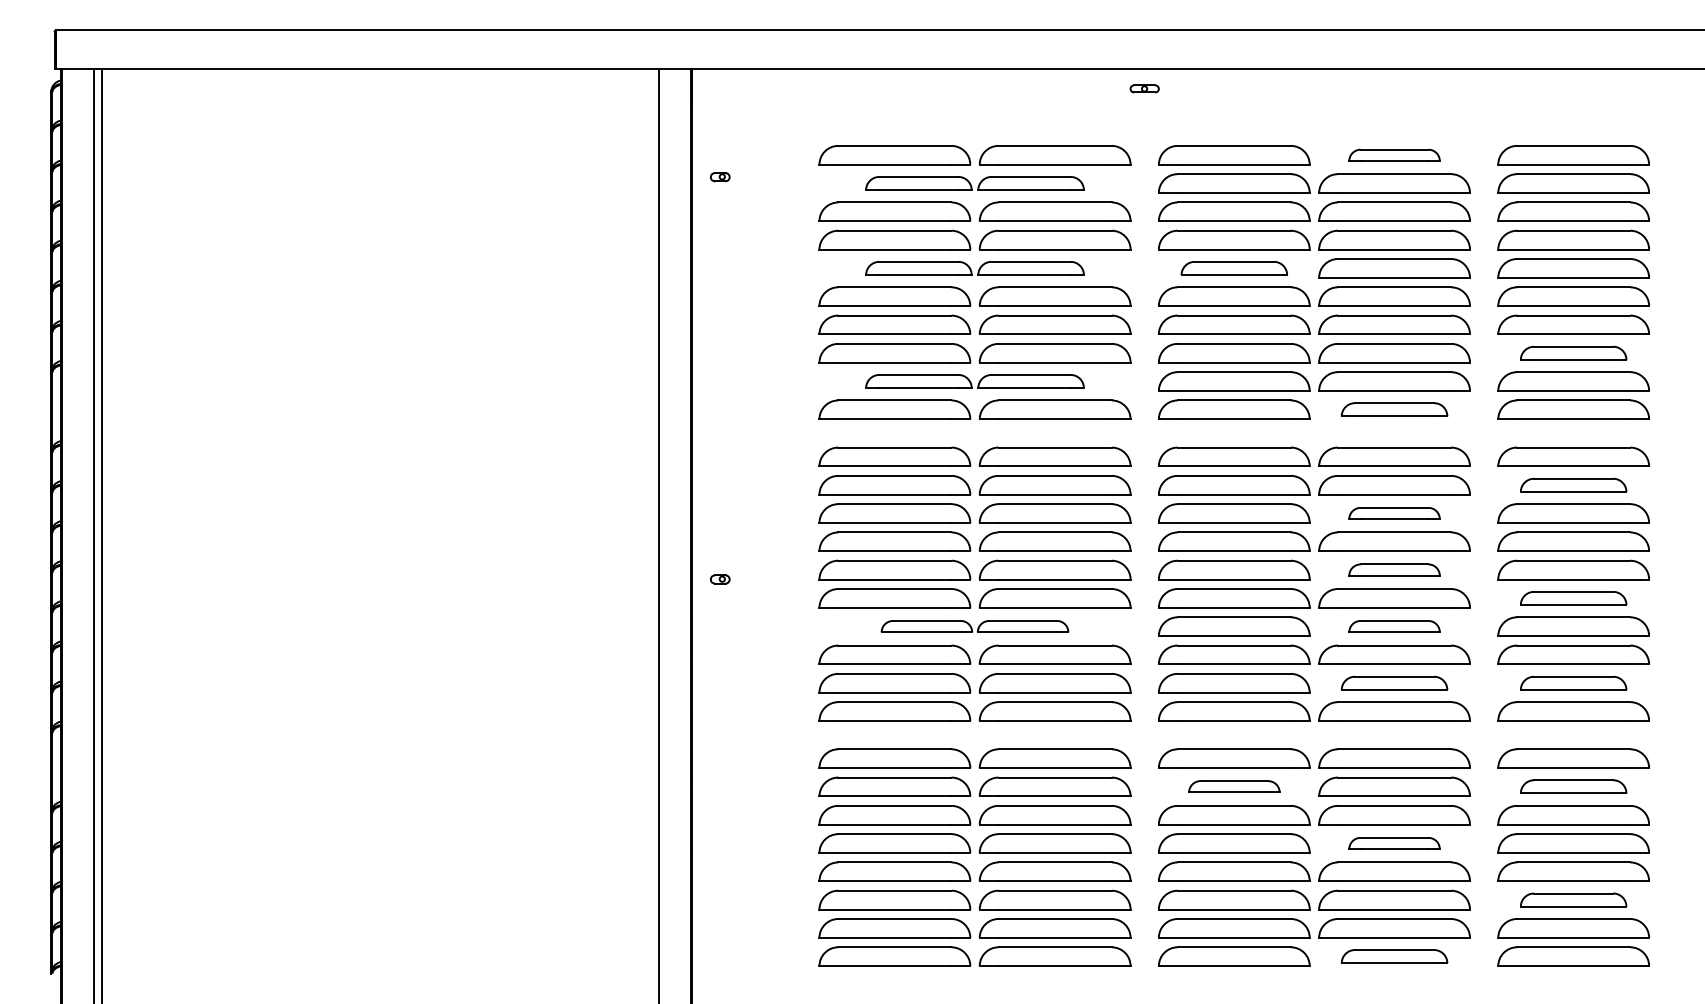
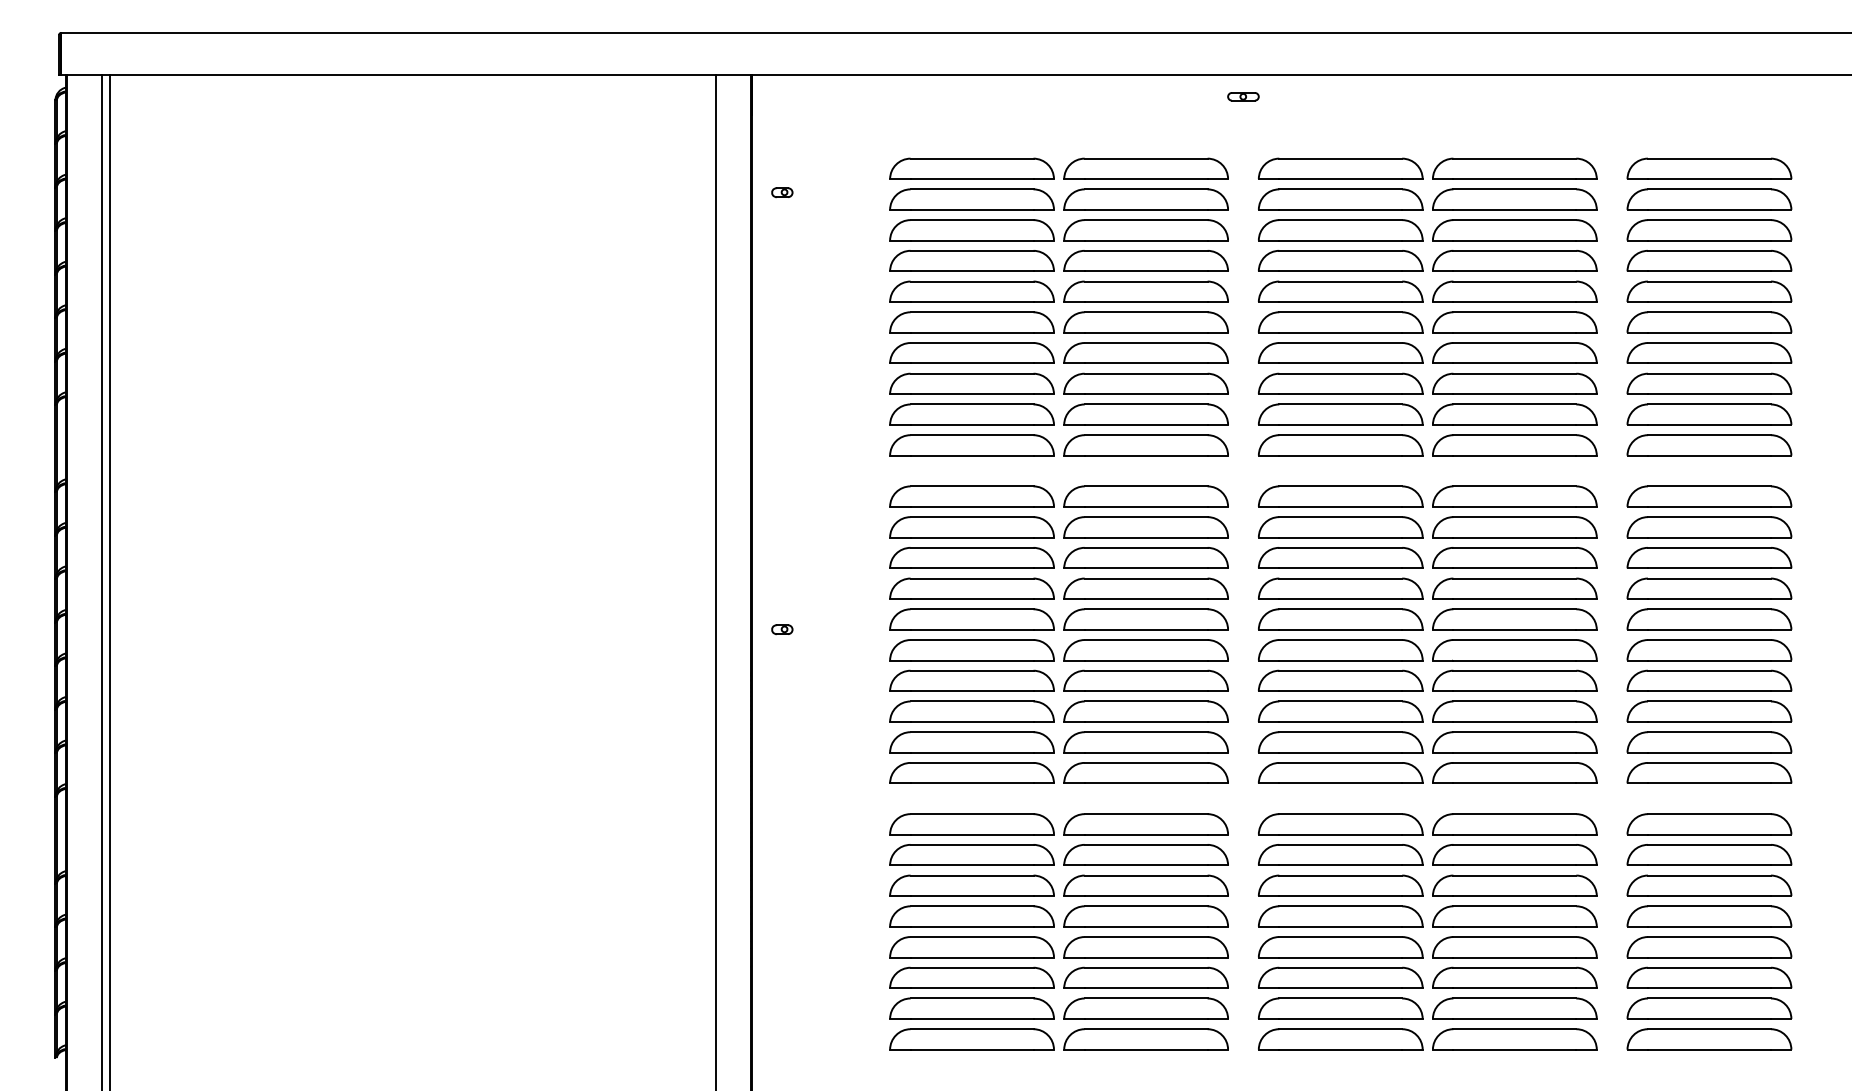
part: (1394, 155) -> (1514, 169), size x1.67
part: (974, 183) -> (1058, 199), size x1.43
part: (974, 268) -> (1058, 291), size x1.43
part: (1234, 268) -> (1340, 291), size x1.43
part: (1573, 353) -> (1709, 384), size x1.43
part: (974, 381) -> (1058, 414), size x1.43
part: (1394, 409) -> (1514, 445), size x1.43
part: (1573, 485) -> (1709, 527), size x1.43
part: (1394, 513) -> (1514, 557), size x1.67
part: (1394, 569) -> (1514, 618), size x1.67
part: (1573, 598) -> (1709, 650), size x1.43
part: (974, 626) -> (1058, 680), size x1.67
part: (1394, 626) -> (1514, 680), size x1.67
part: (1394, 683) -> (1514, 742), size x1.43
part: (1573, 683) -> (1709, 742), size x1.43
part: (1234, 786) -> (1340, 854), size x1.67
part: (1573, 786) -> (1709, 854), size x1.43
part: (1394, 843) -> (1514, 916), size x1.67
part: (1573, 899) -> (1709, 977), size x1.43
part: (1394, 956) -> (1514, 1039), size x1.43

